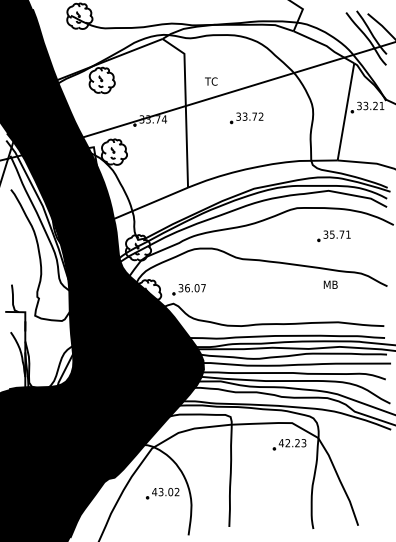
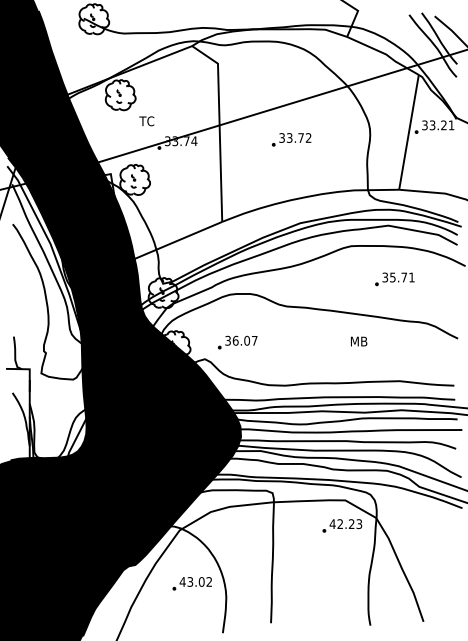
text: (211, 81) -> (147, 121), moved
text: (330, 284) -> (358, 341), moved
part: (188, 289) -> (236, 342), moved

